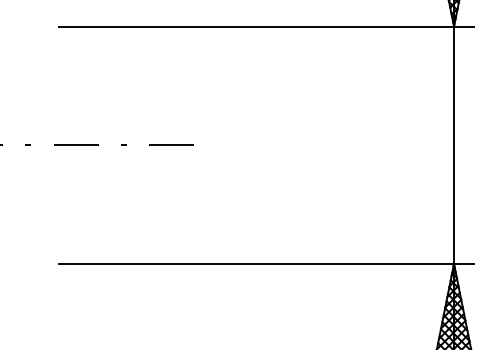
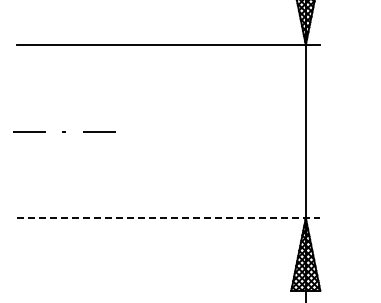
line: (266, 263) -> (168, 218), solid -> dashed

